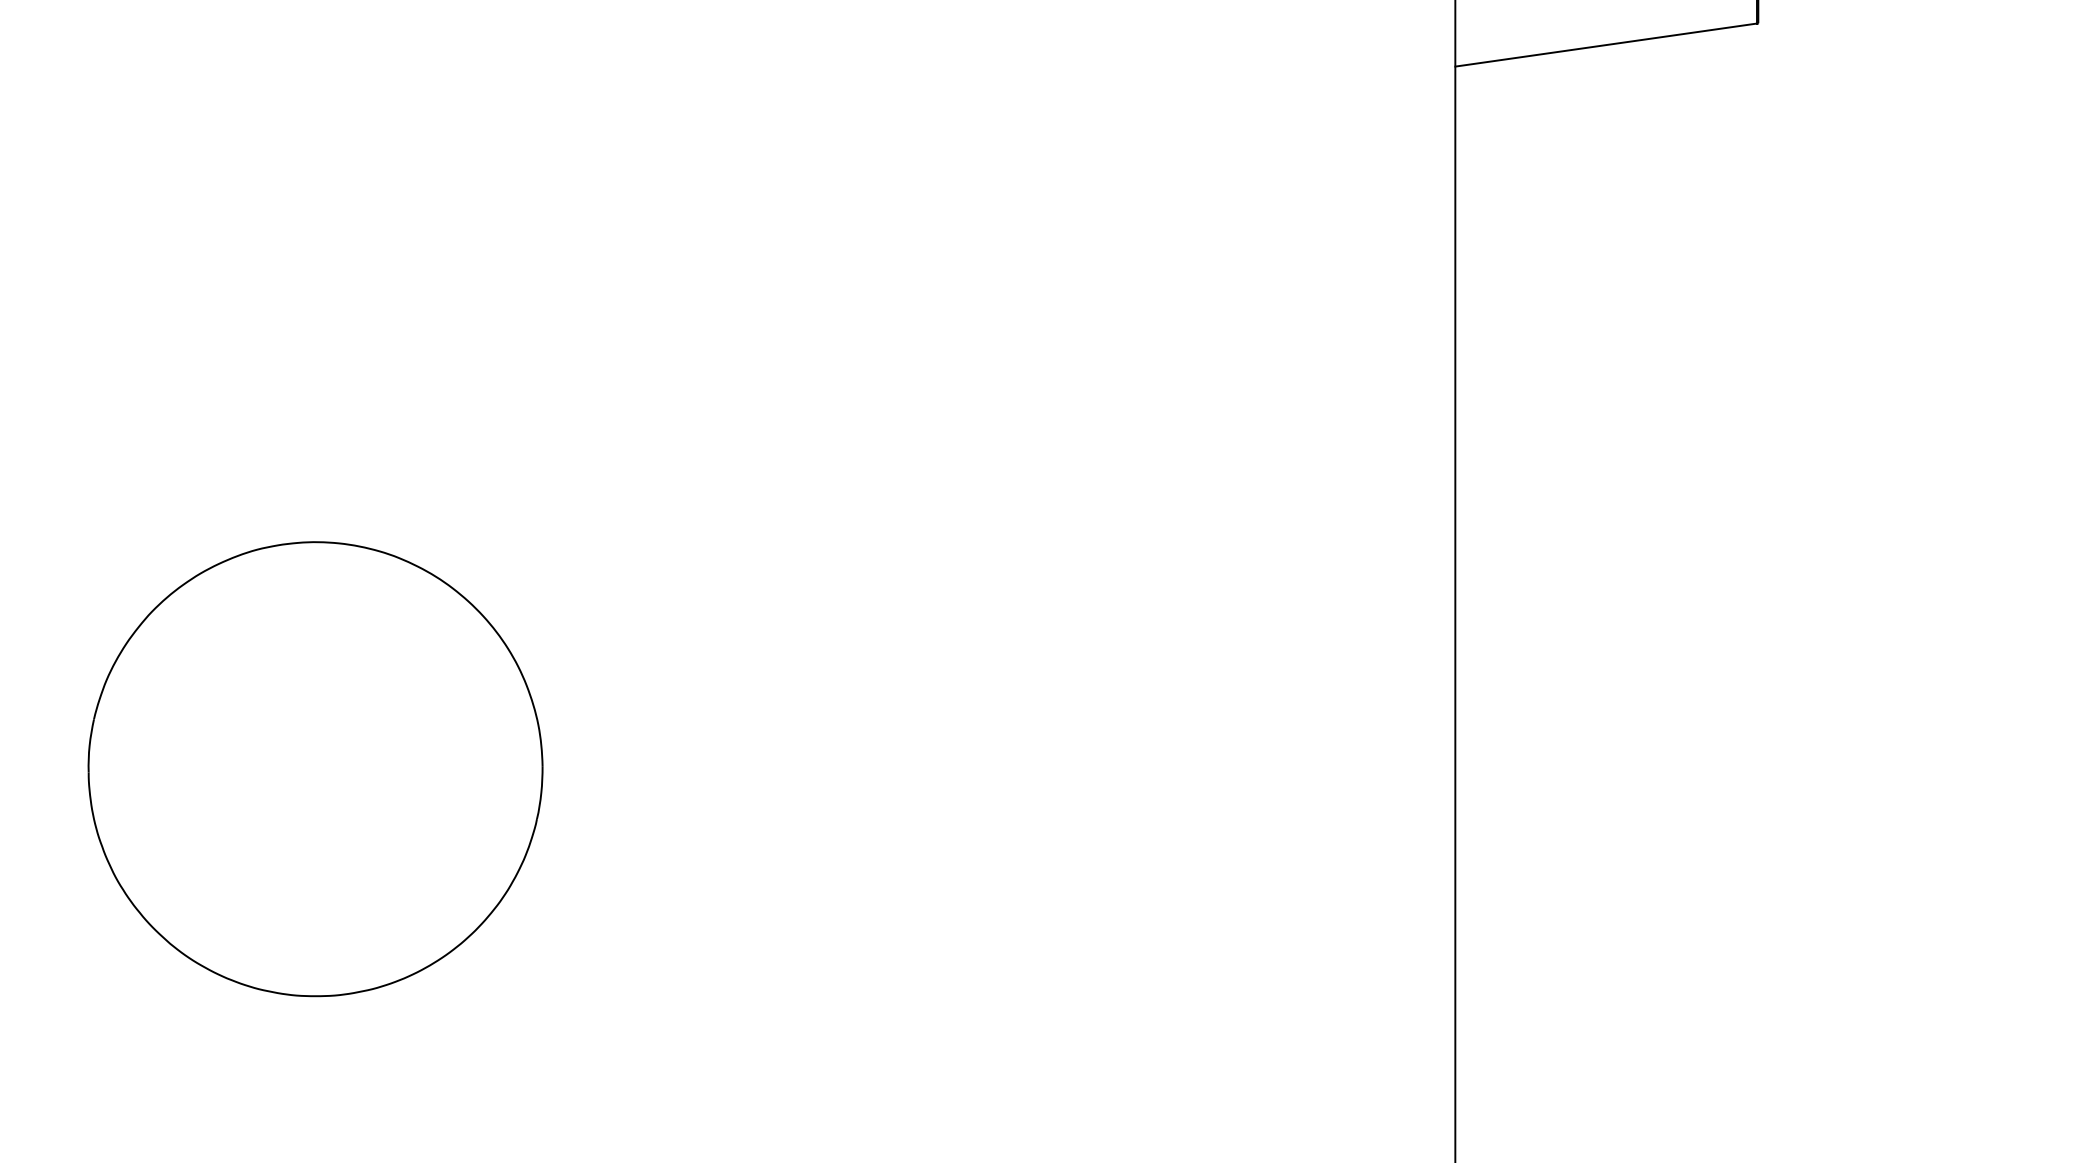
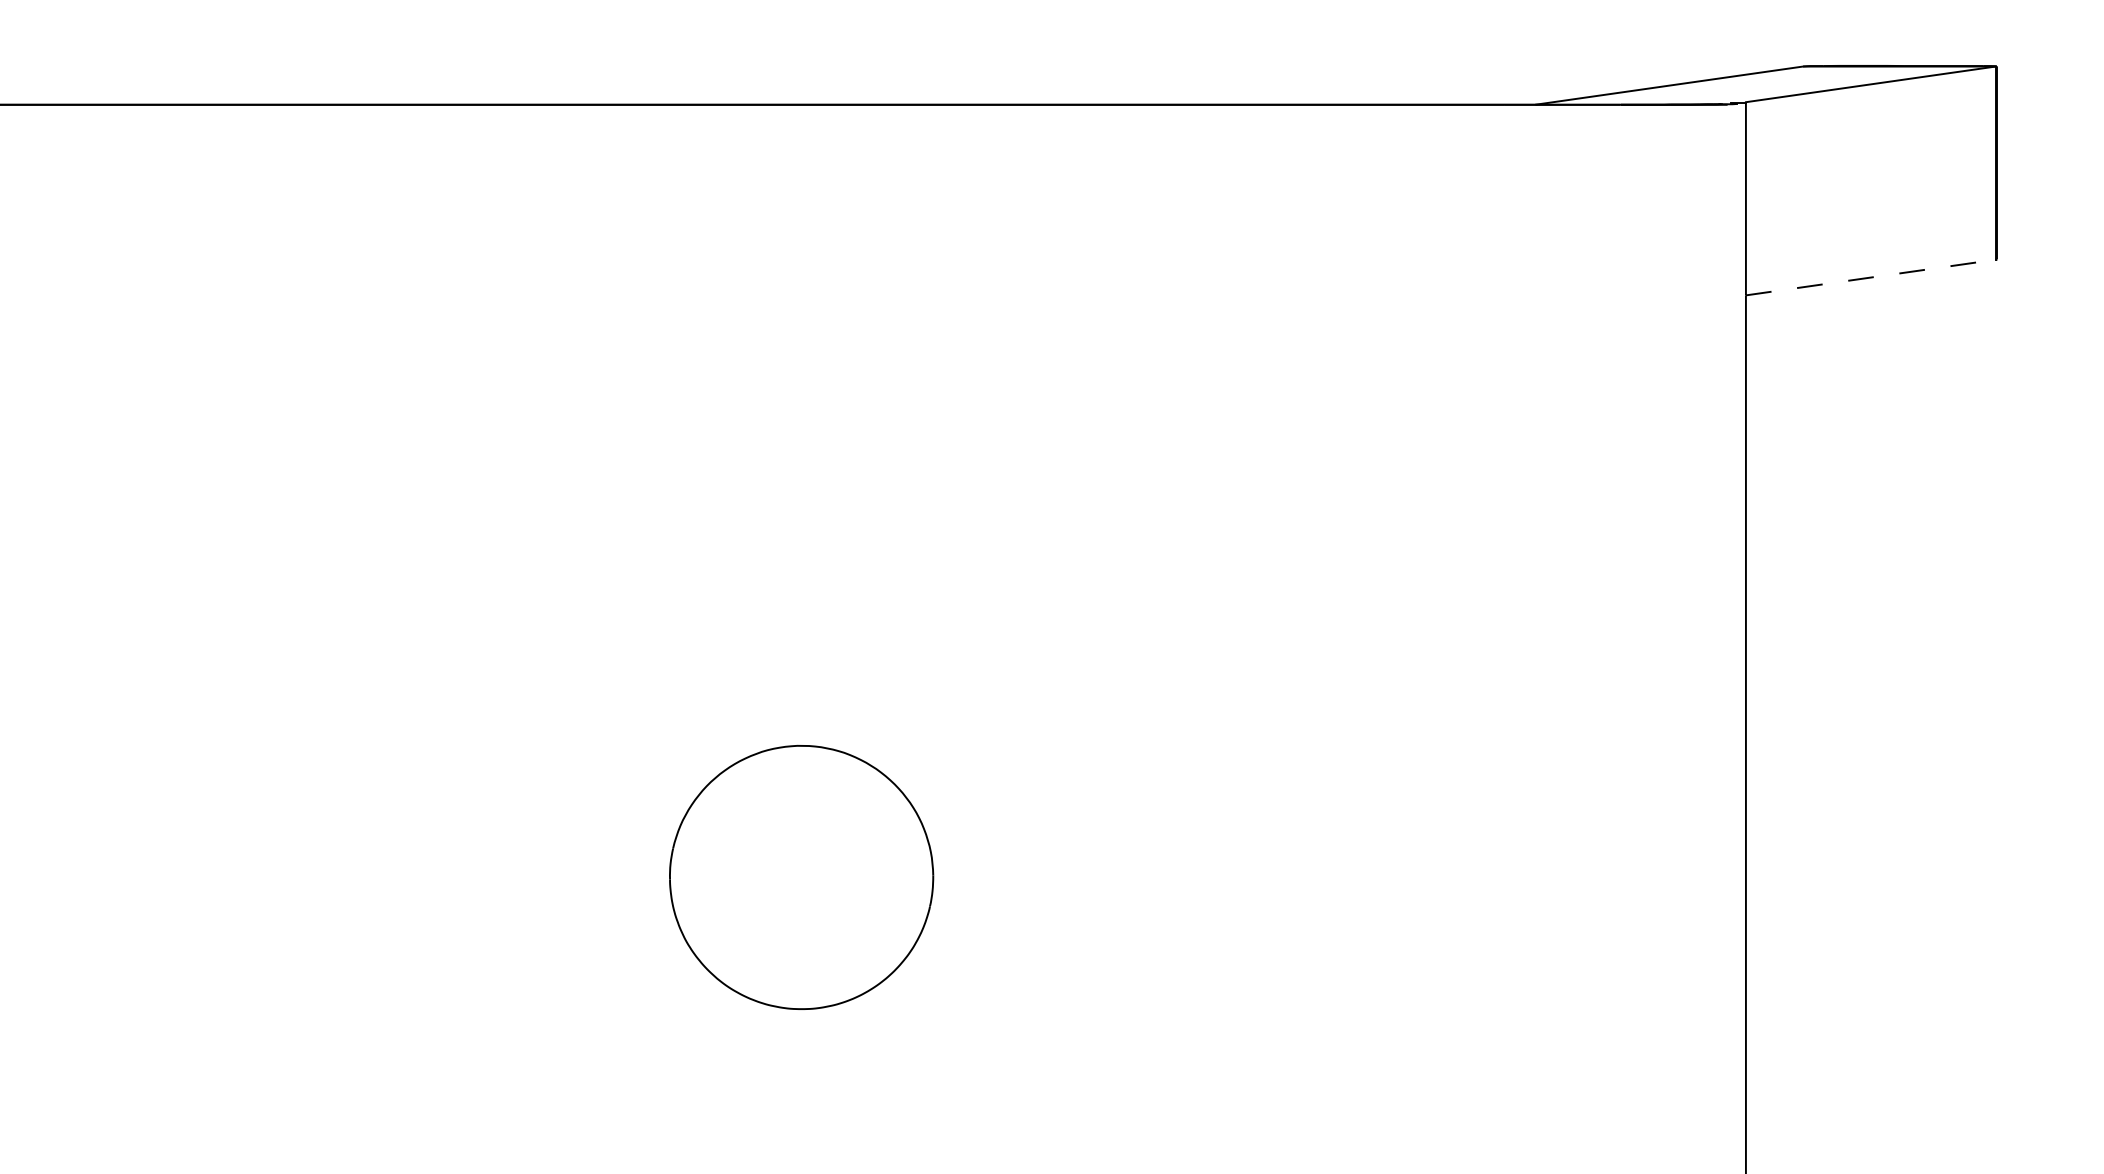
line: (1606, 45) -> (1871, 277), solid -> dashed
part: (315, 769) -> (801, 877), size x0.7

